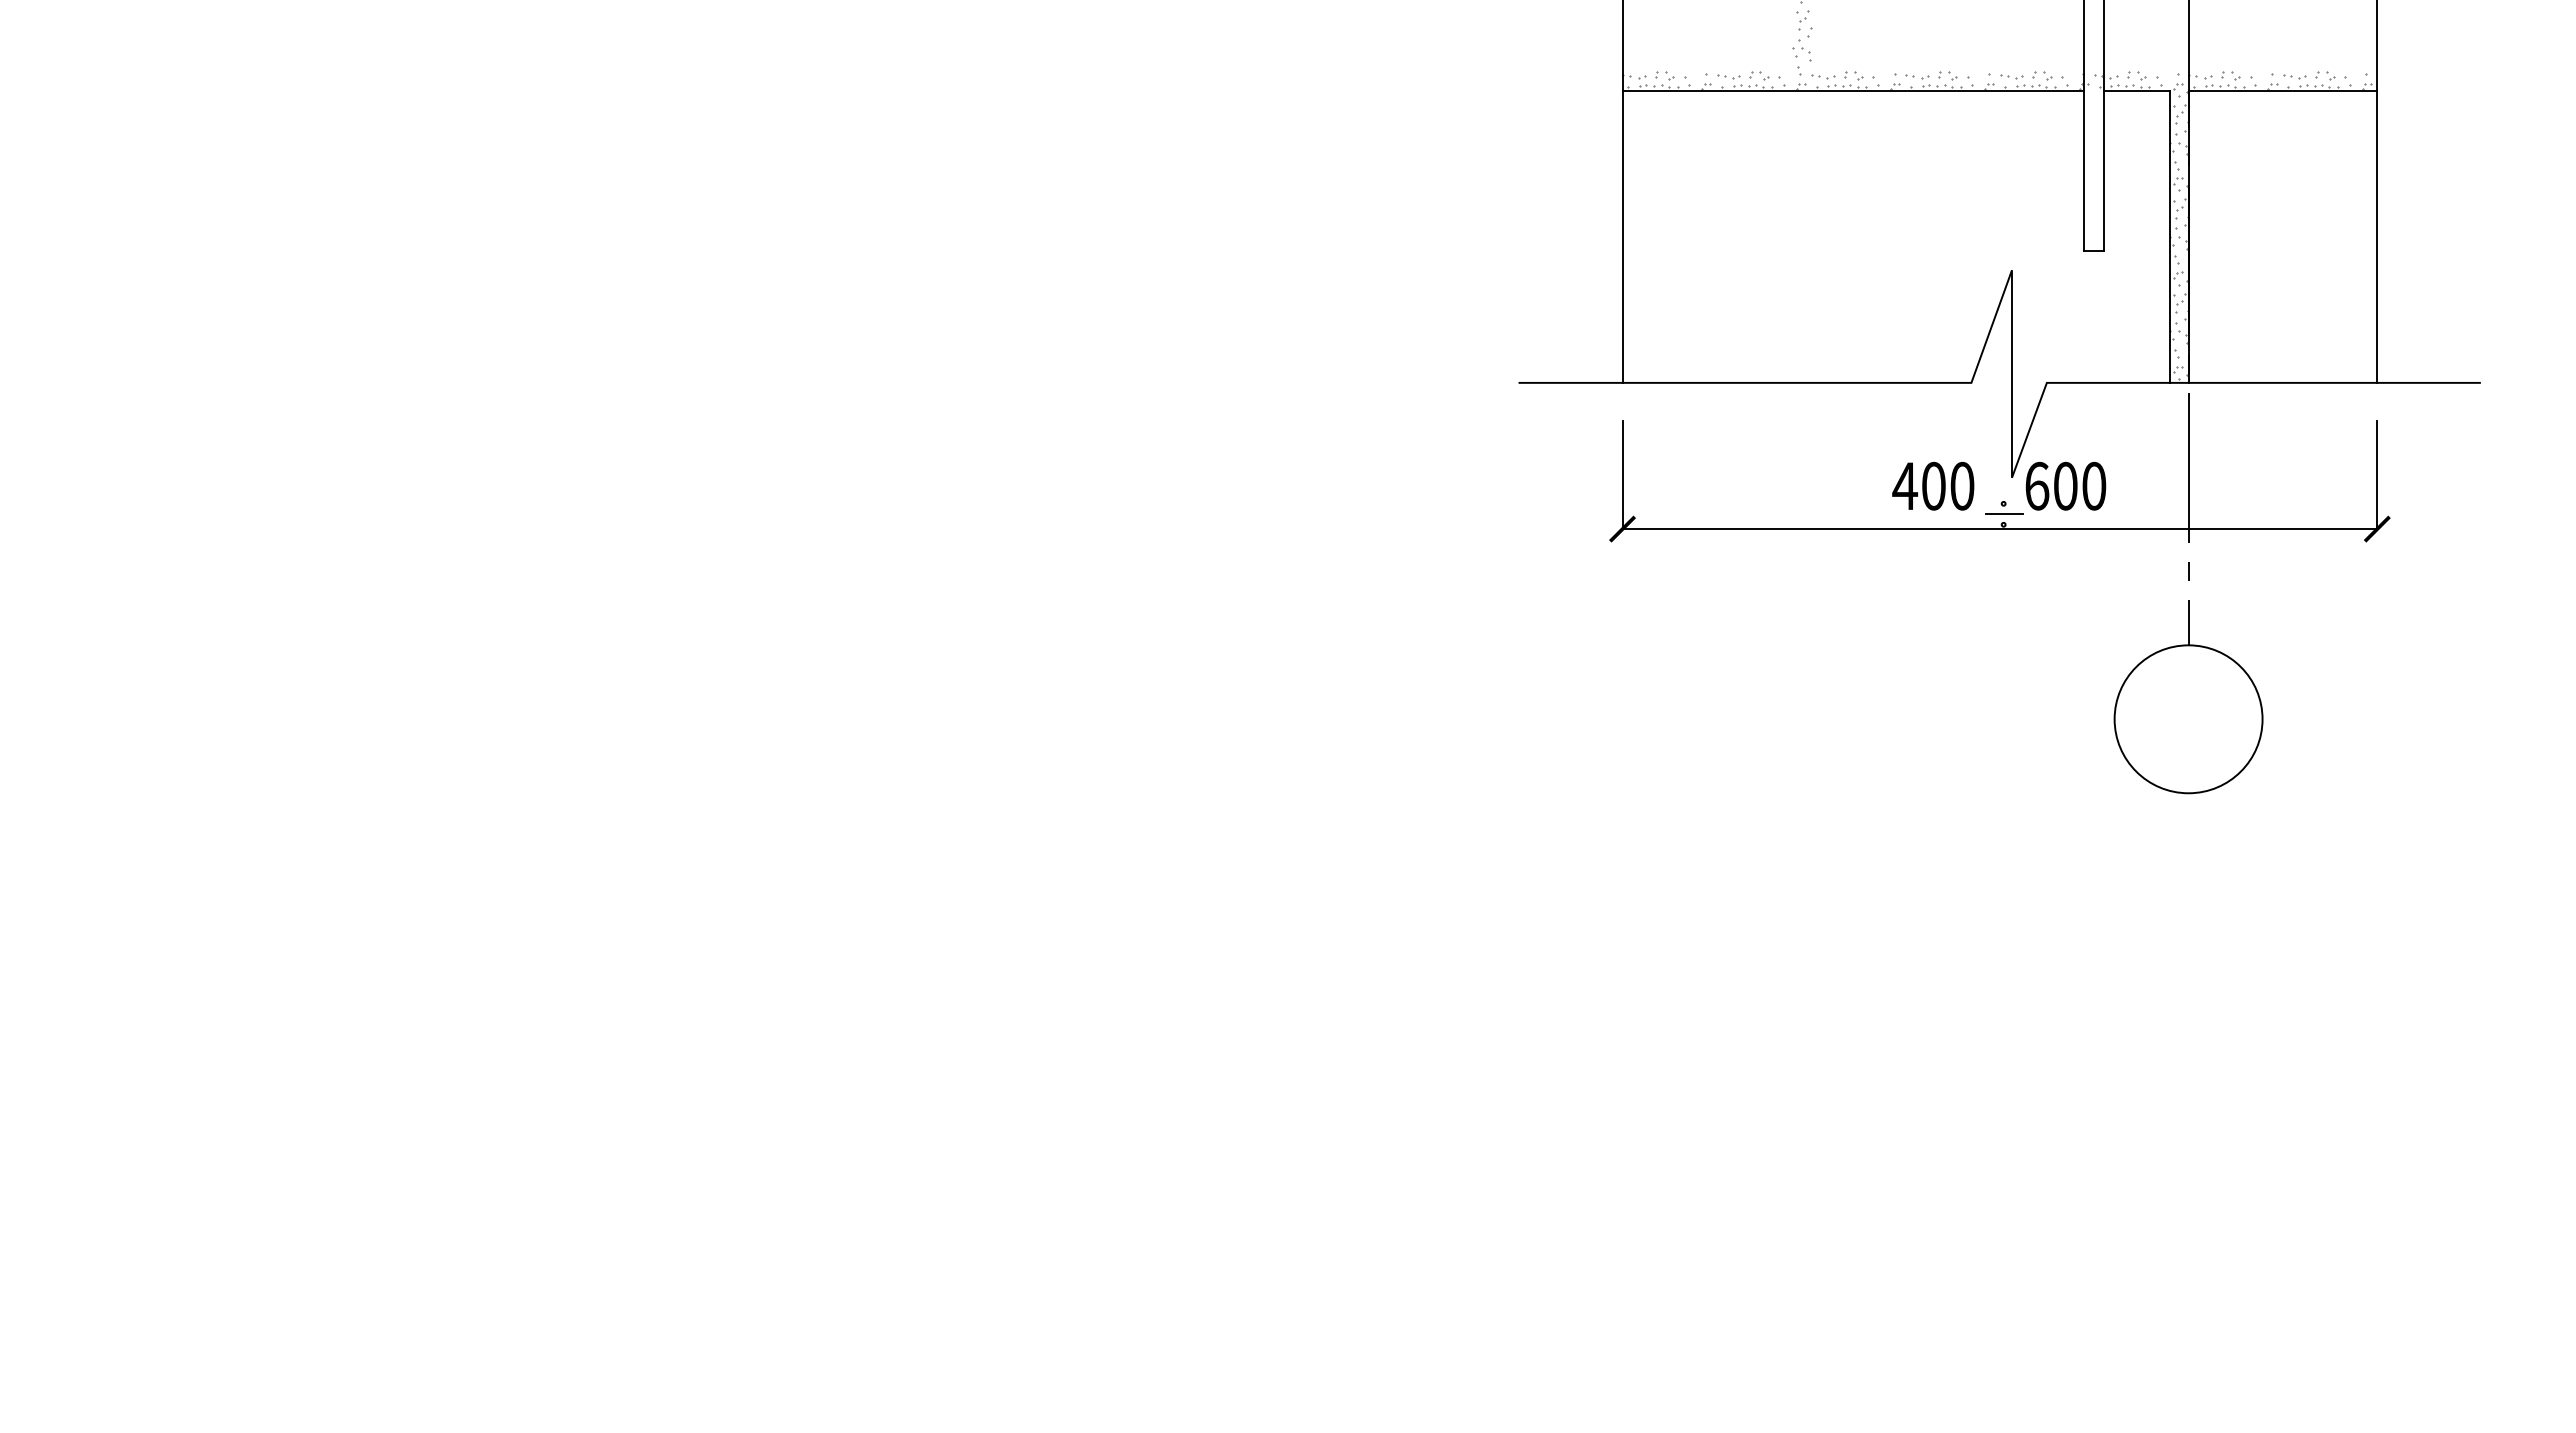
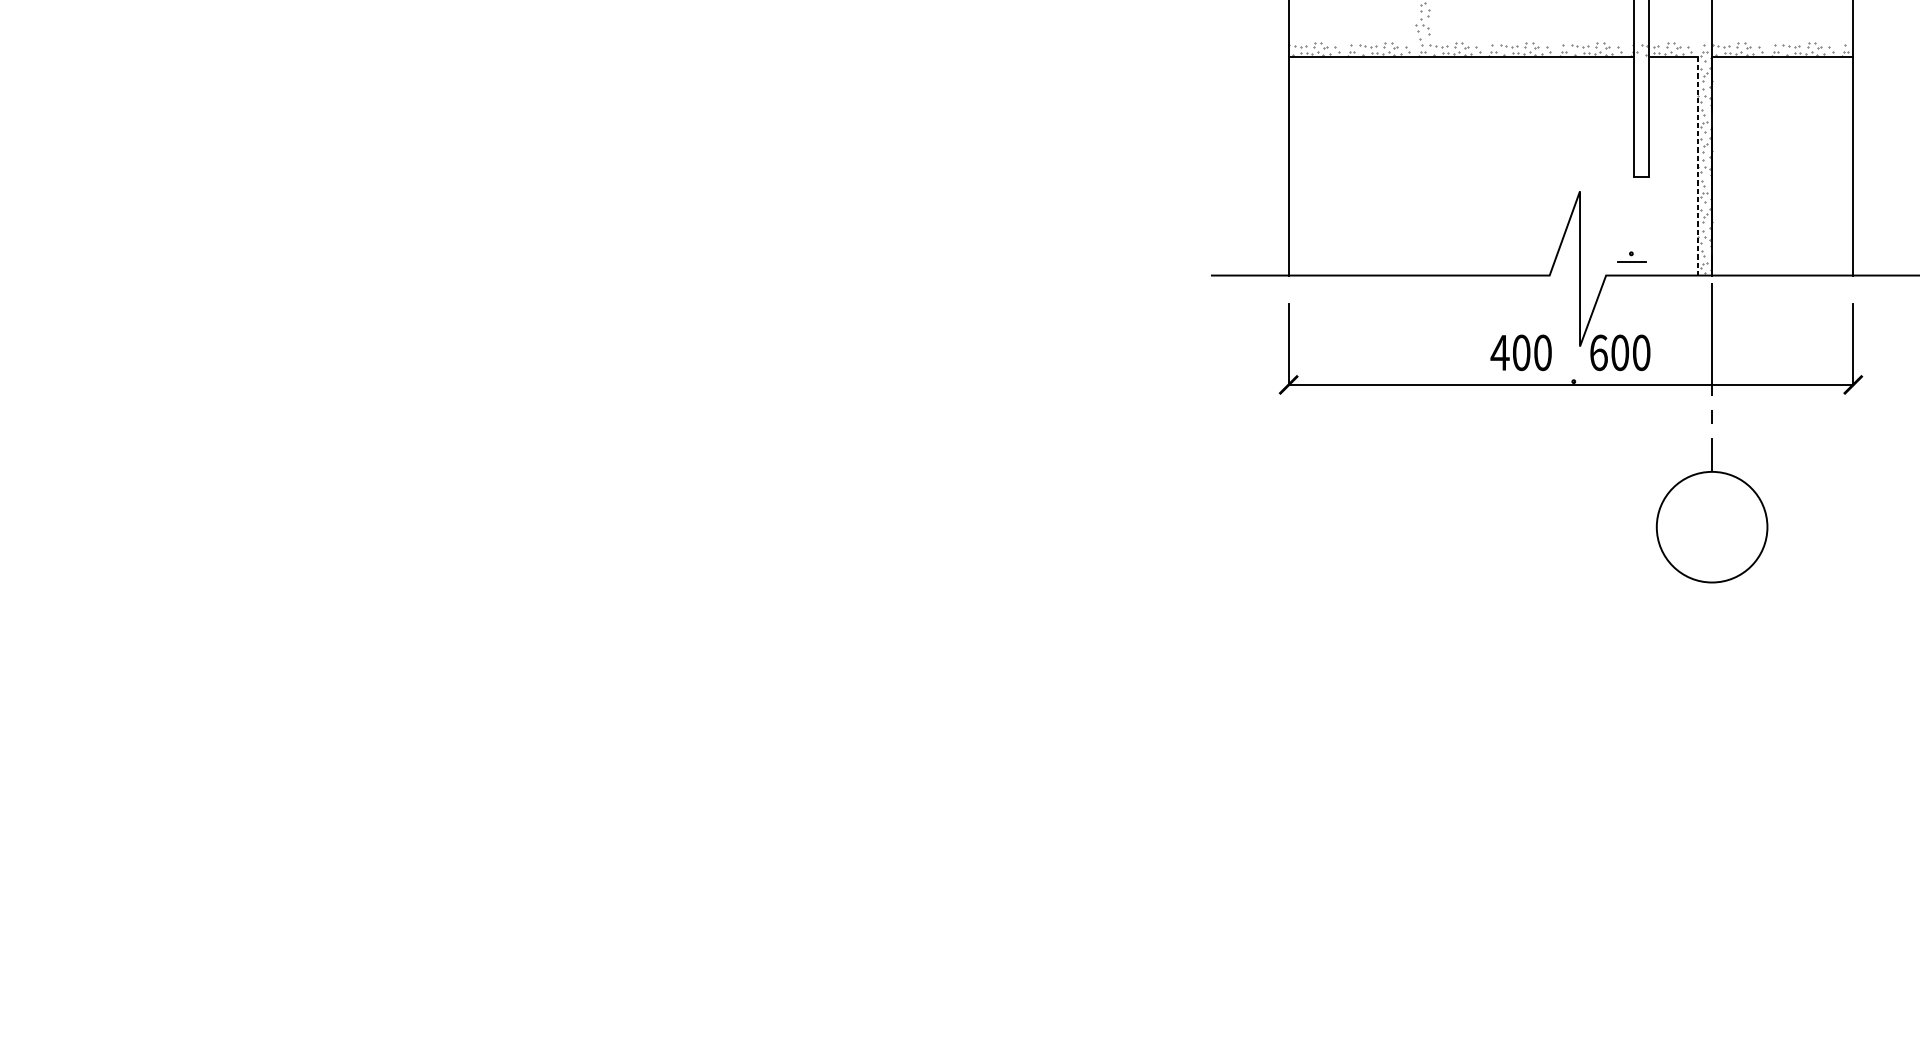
line: (2169, 237) -> (1697, 166), solid -> dashed
part: (2004, 507) -> (1632, 256), moved

